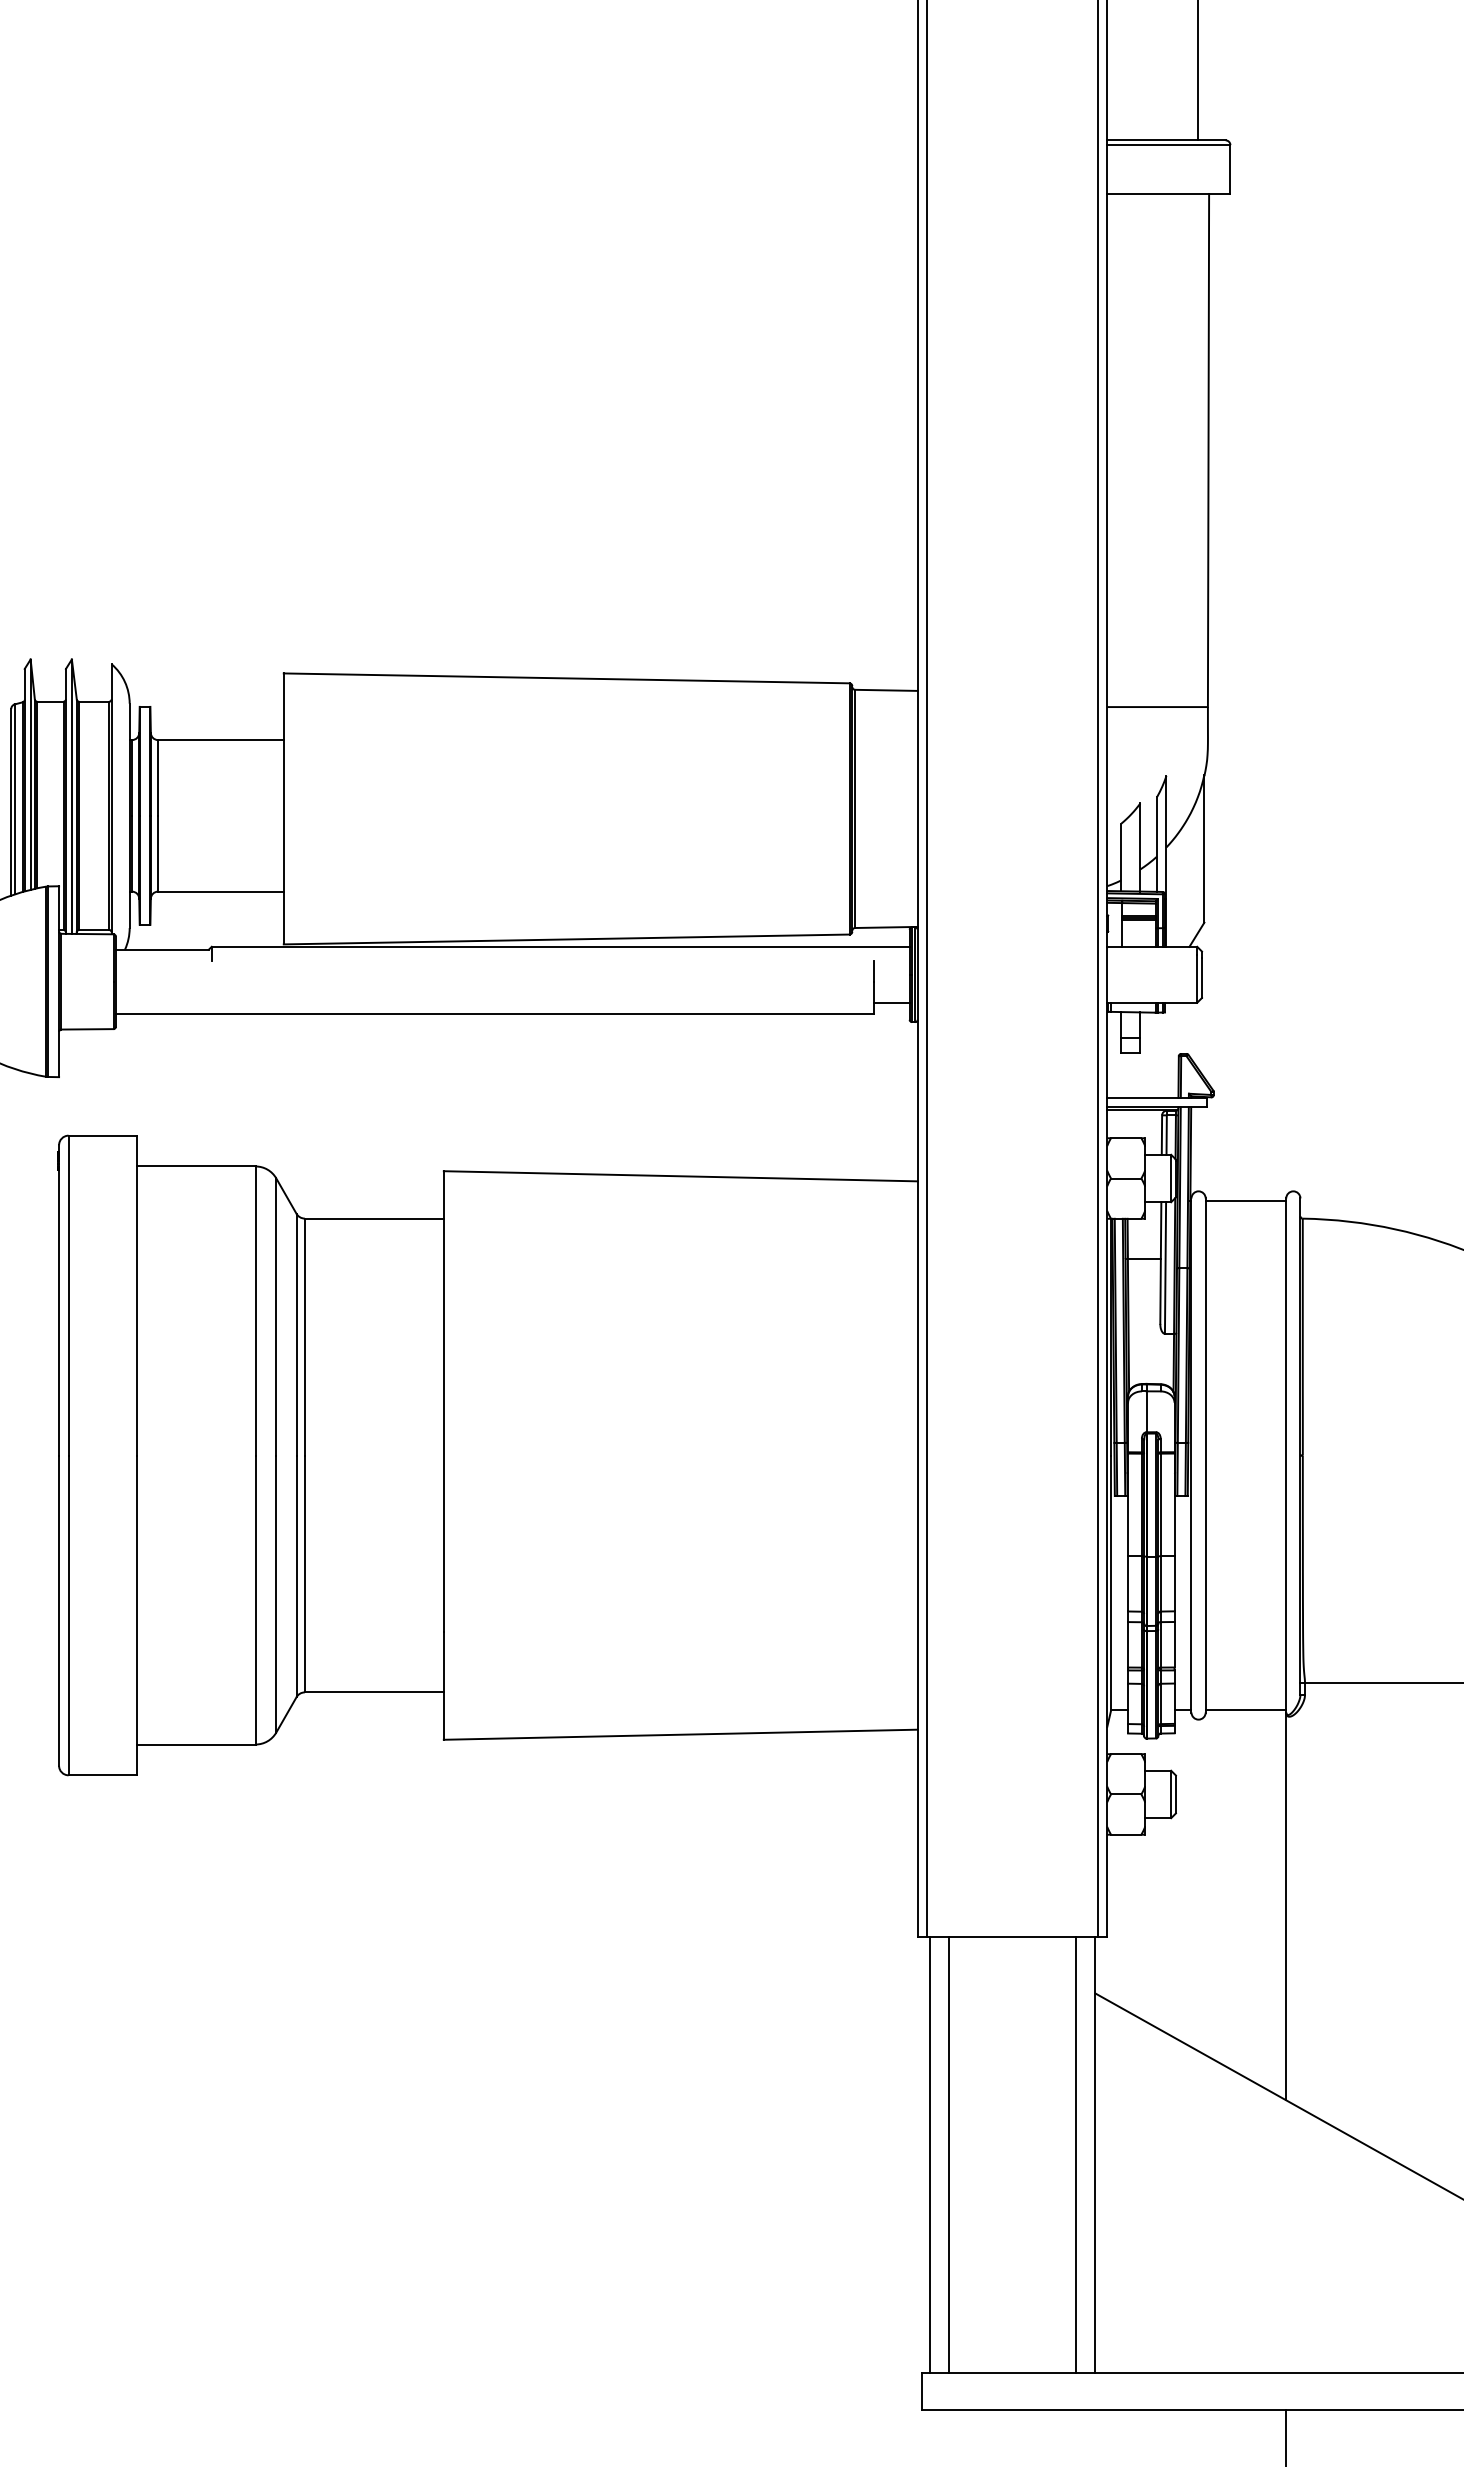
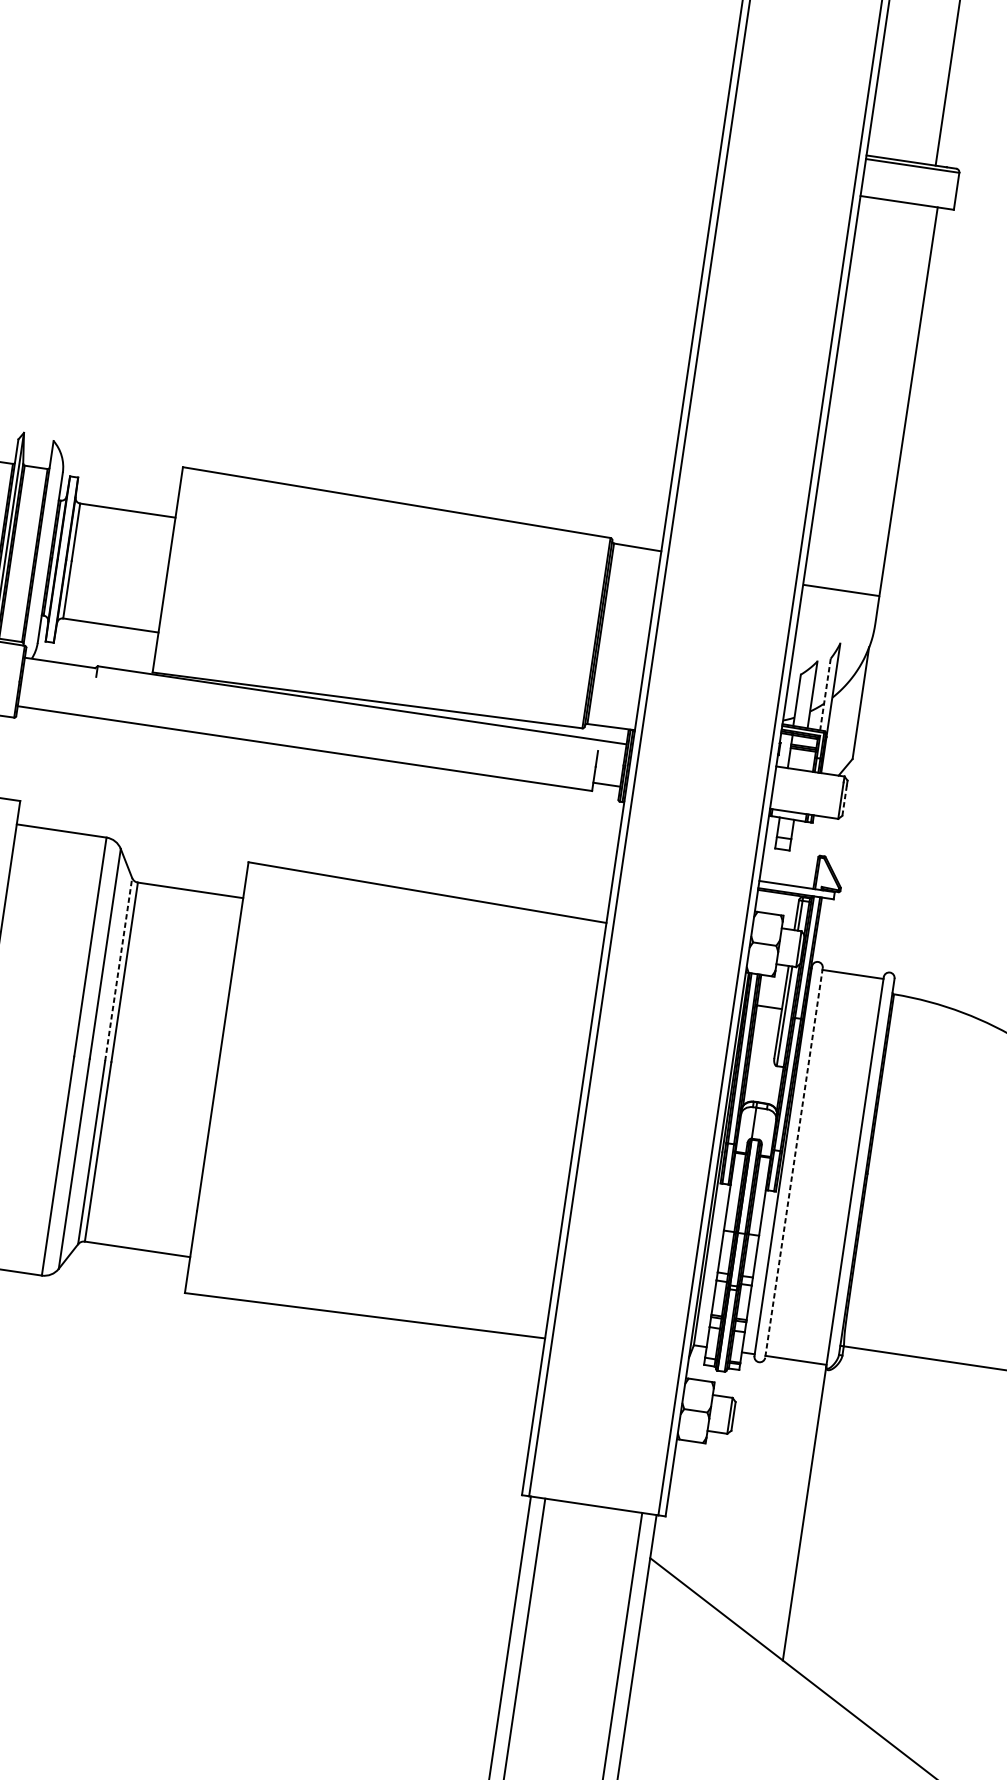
line: (1156, 845) -> (824, 695), solid -> dashed
line: (1202, 978) -> (844, 801), solid -> dashed
line: (296, 1334) -> (118, 969), solid -> dashed
line: (1205, 1456) -> (793, 1163), solid -> dashed

